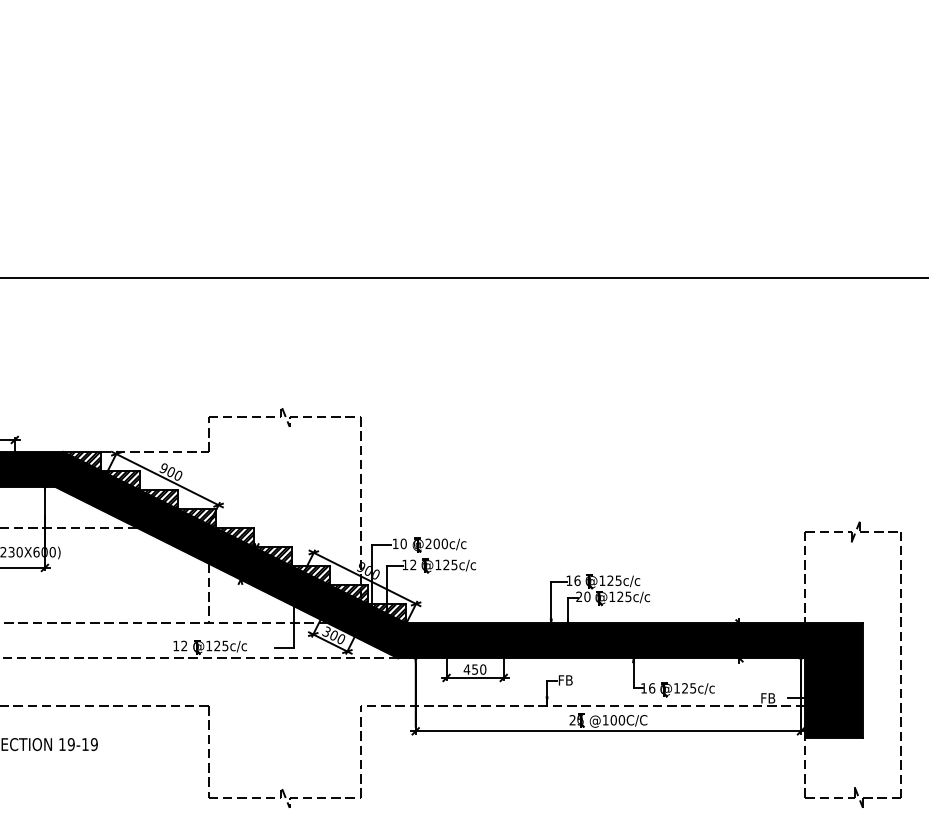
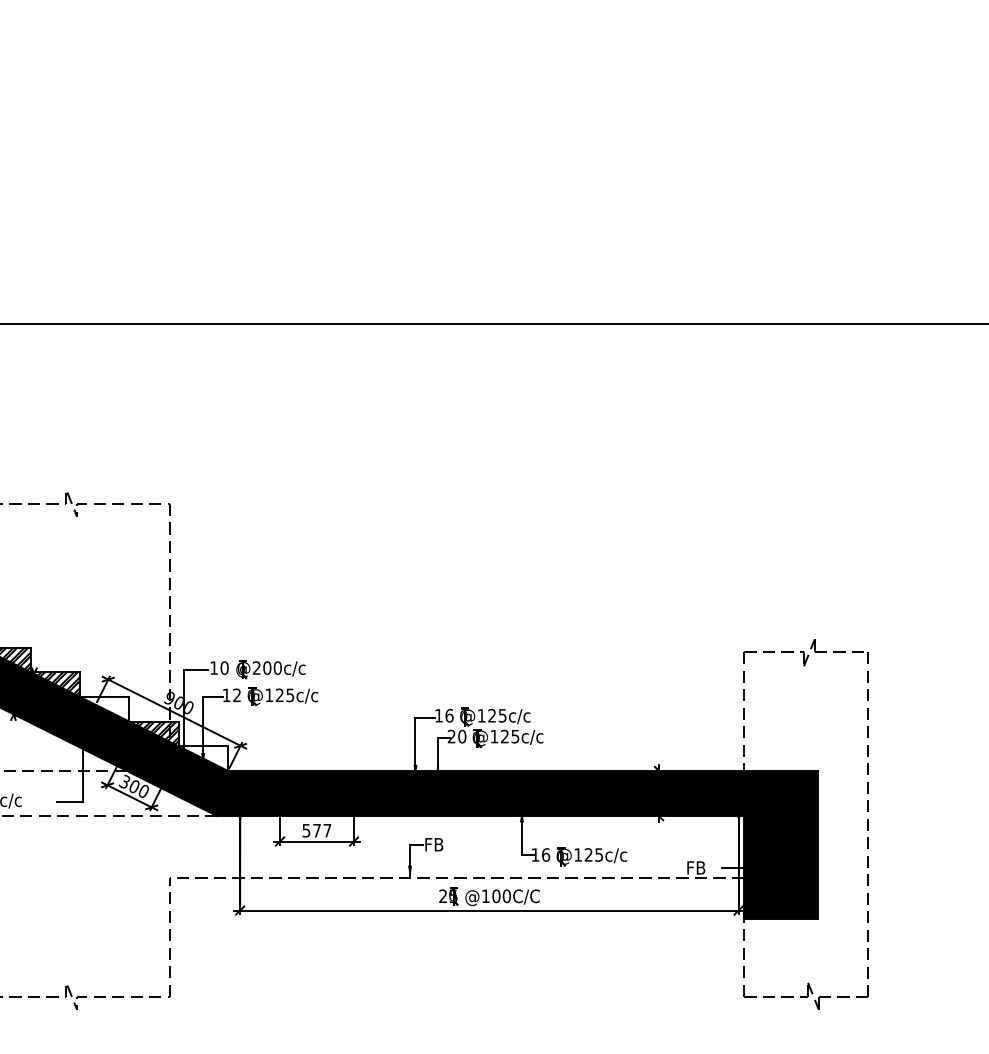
hatch: (311, 574) -> (105, 707), removed
hatch: (387, 613) -> (203, 758), removed
text: (474, 669) -> (316, 830), 450 -> 577

